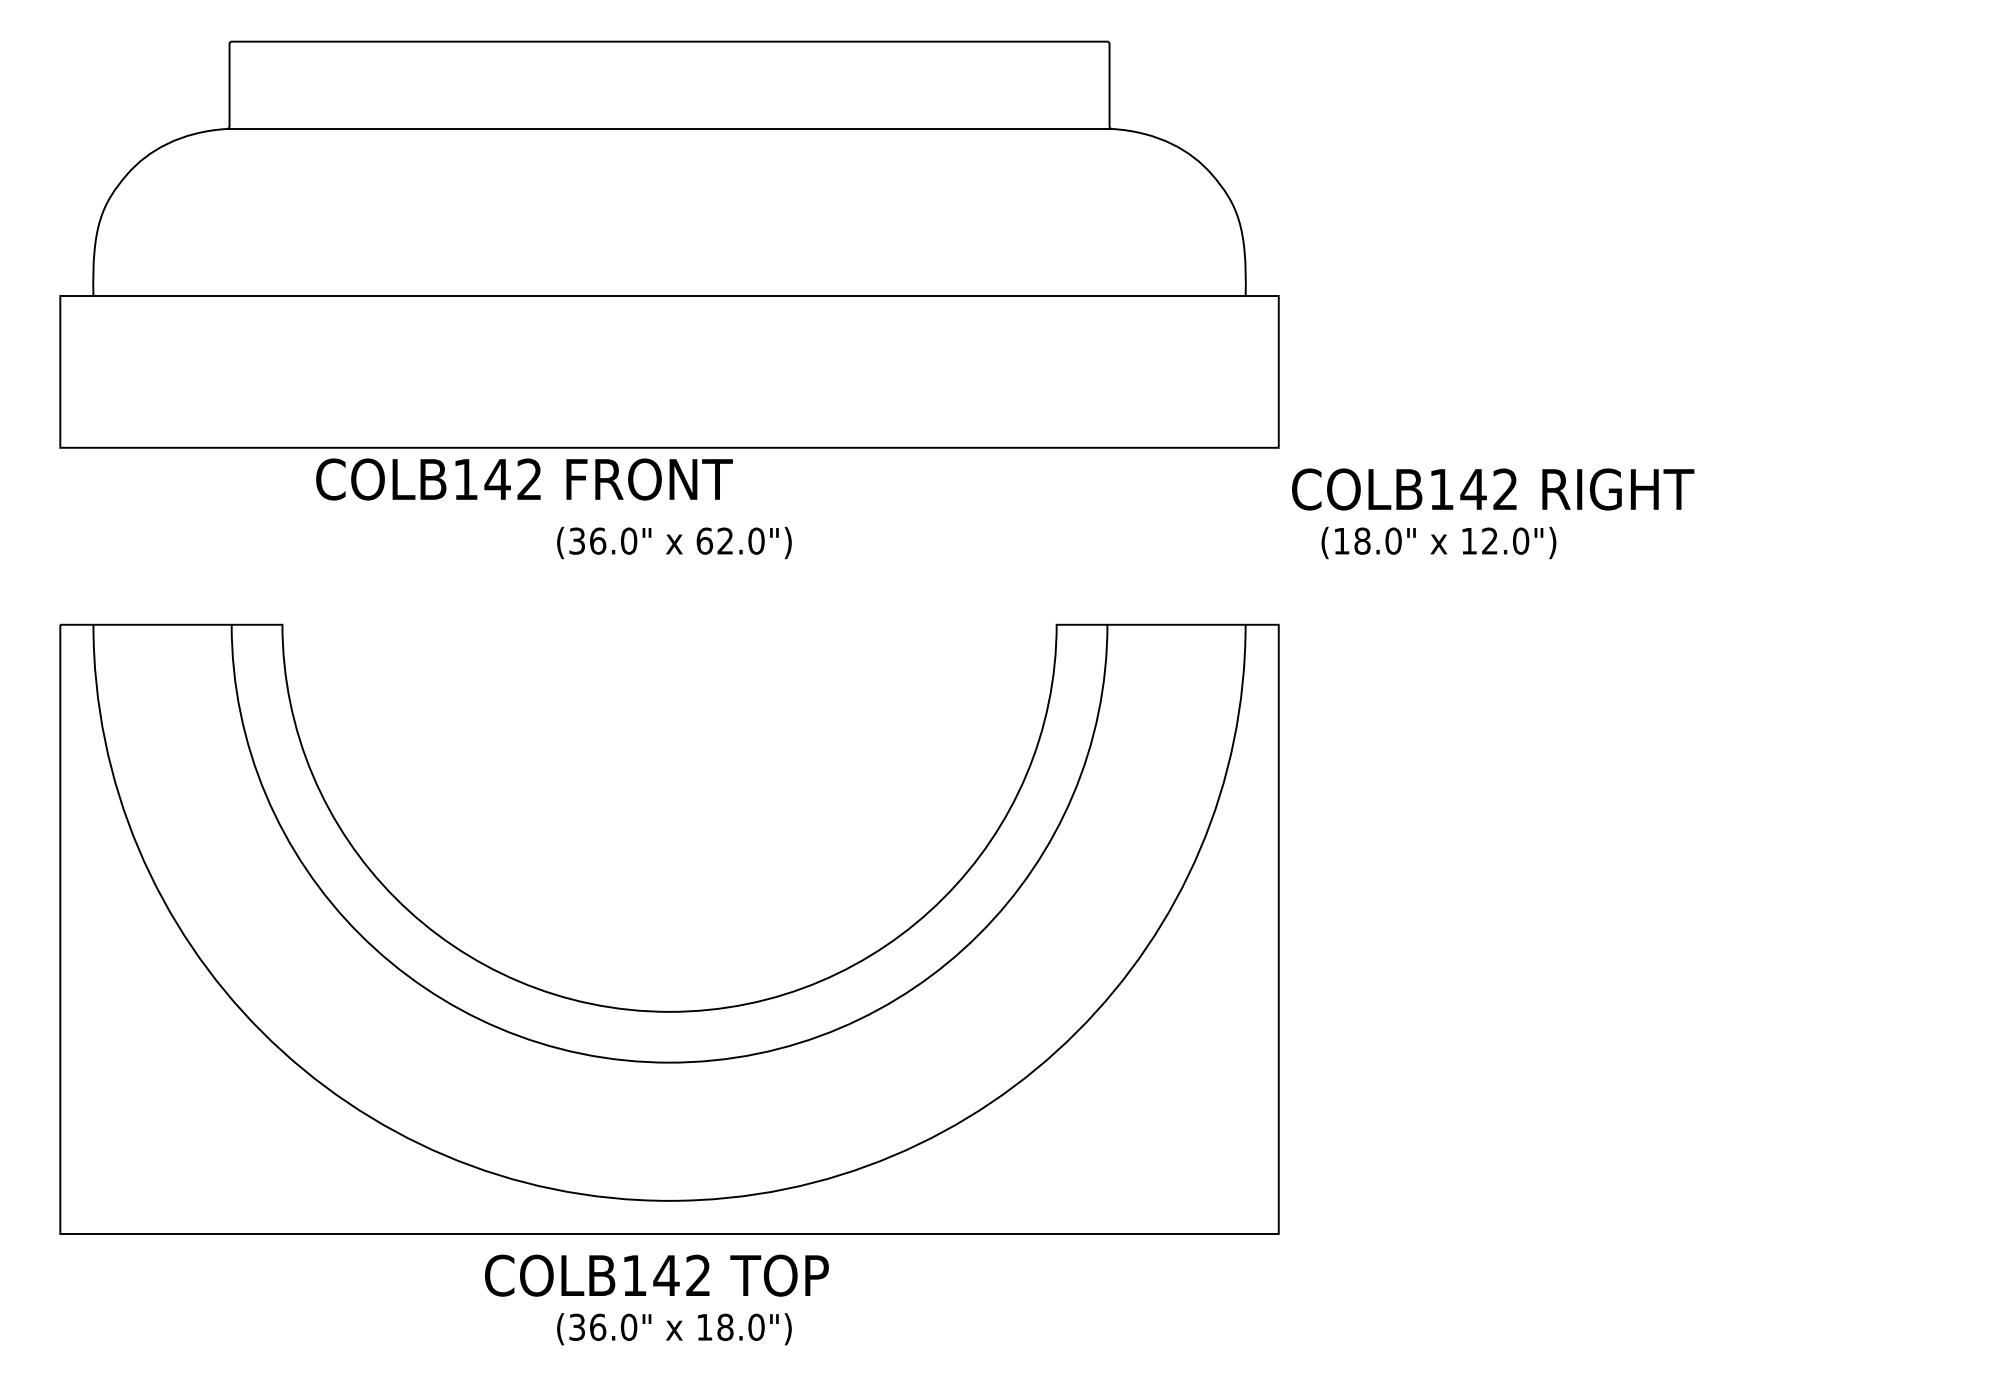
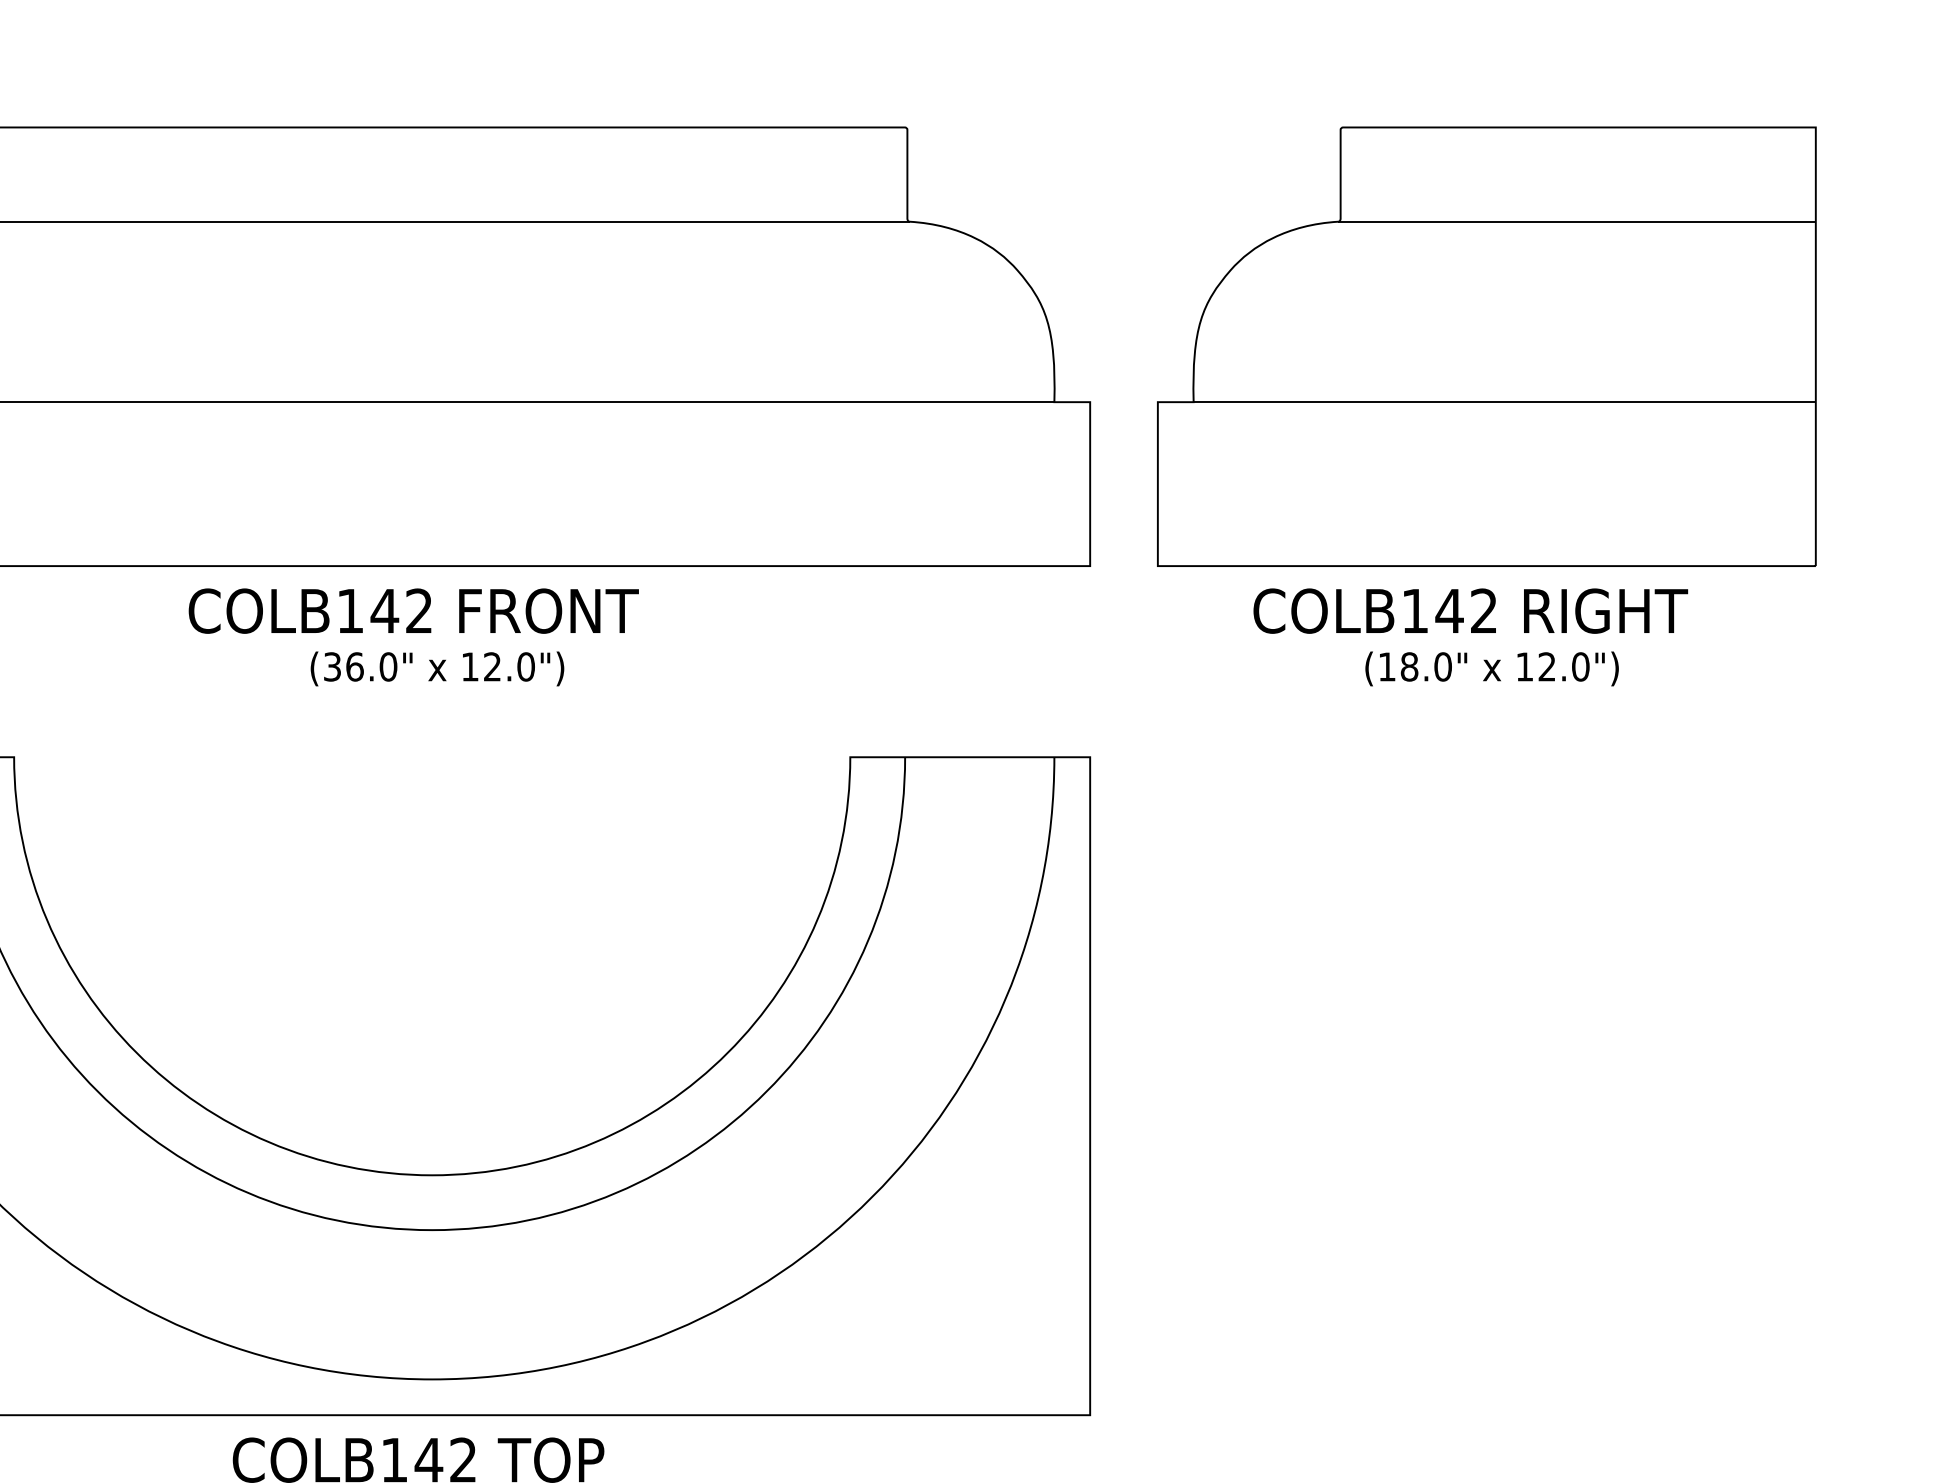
part: (1645, 244) -> (1486, 346), added
text: (524, 479) -> (413, 611), moved
text: (1493, 489) -> (1471, 611), moved
text: (704, 540) -> (469, 666), 62.0") -> 12.0")
text: (1438, 543) -> (1491, 669), moved

